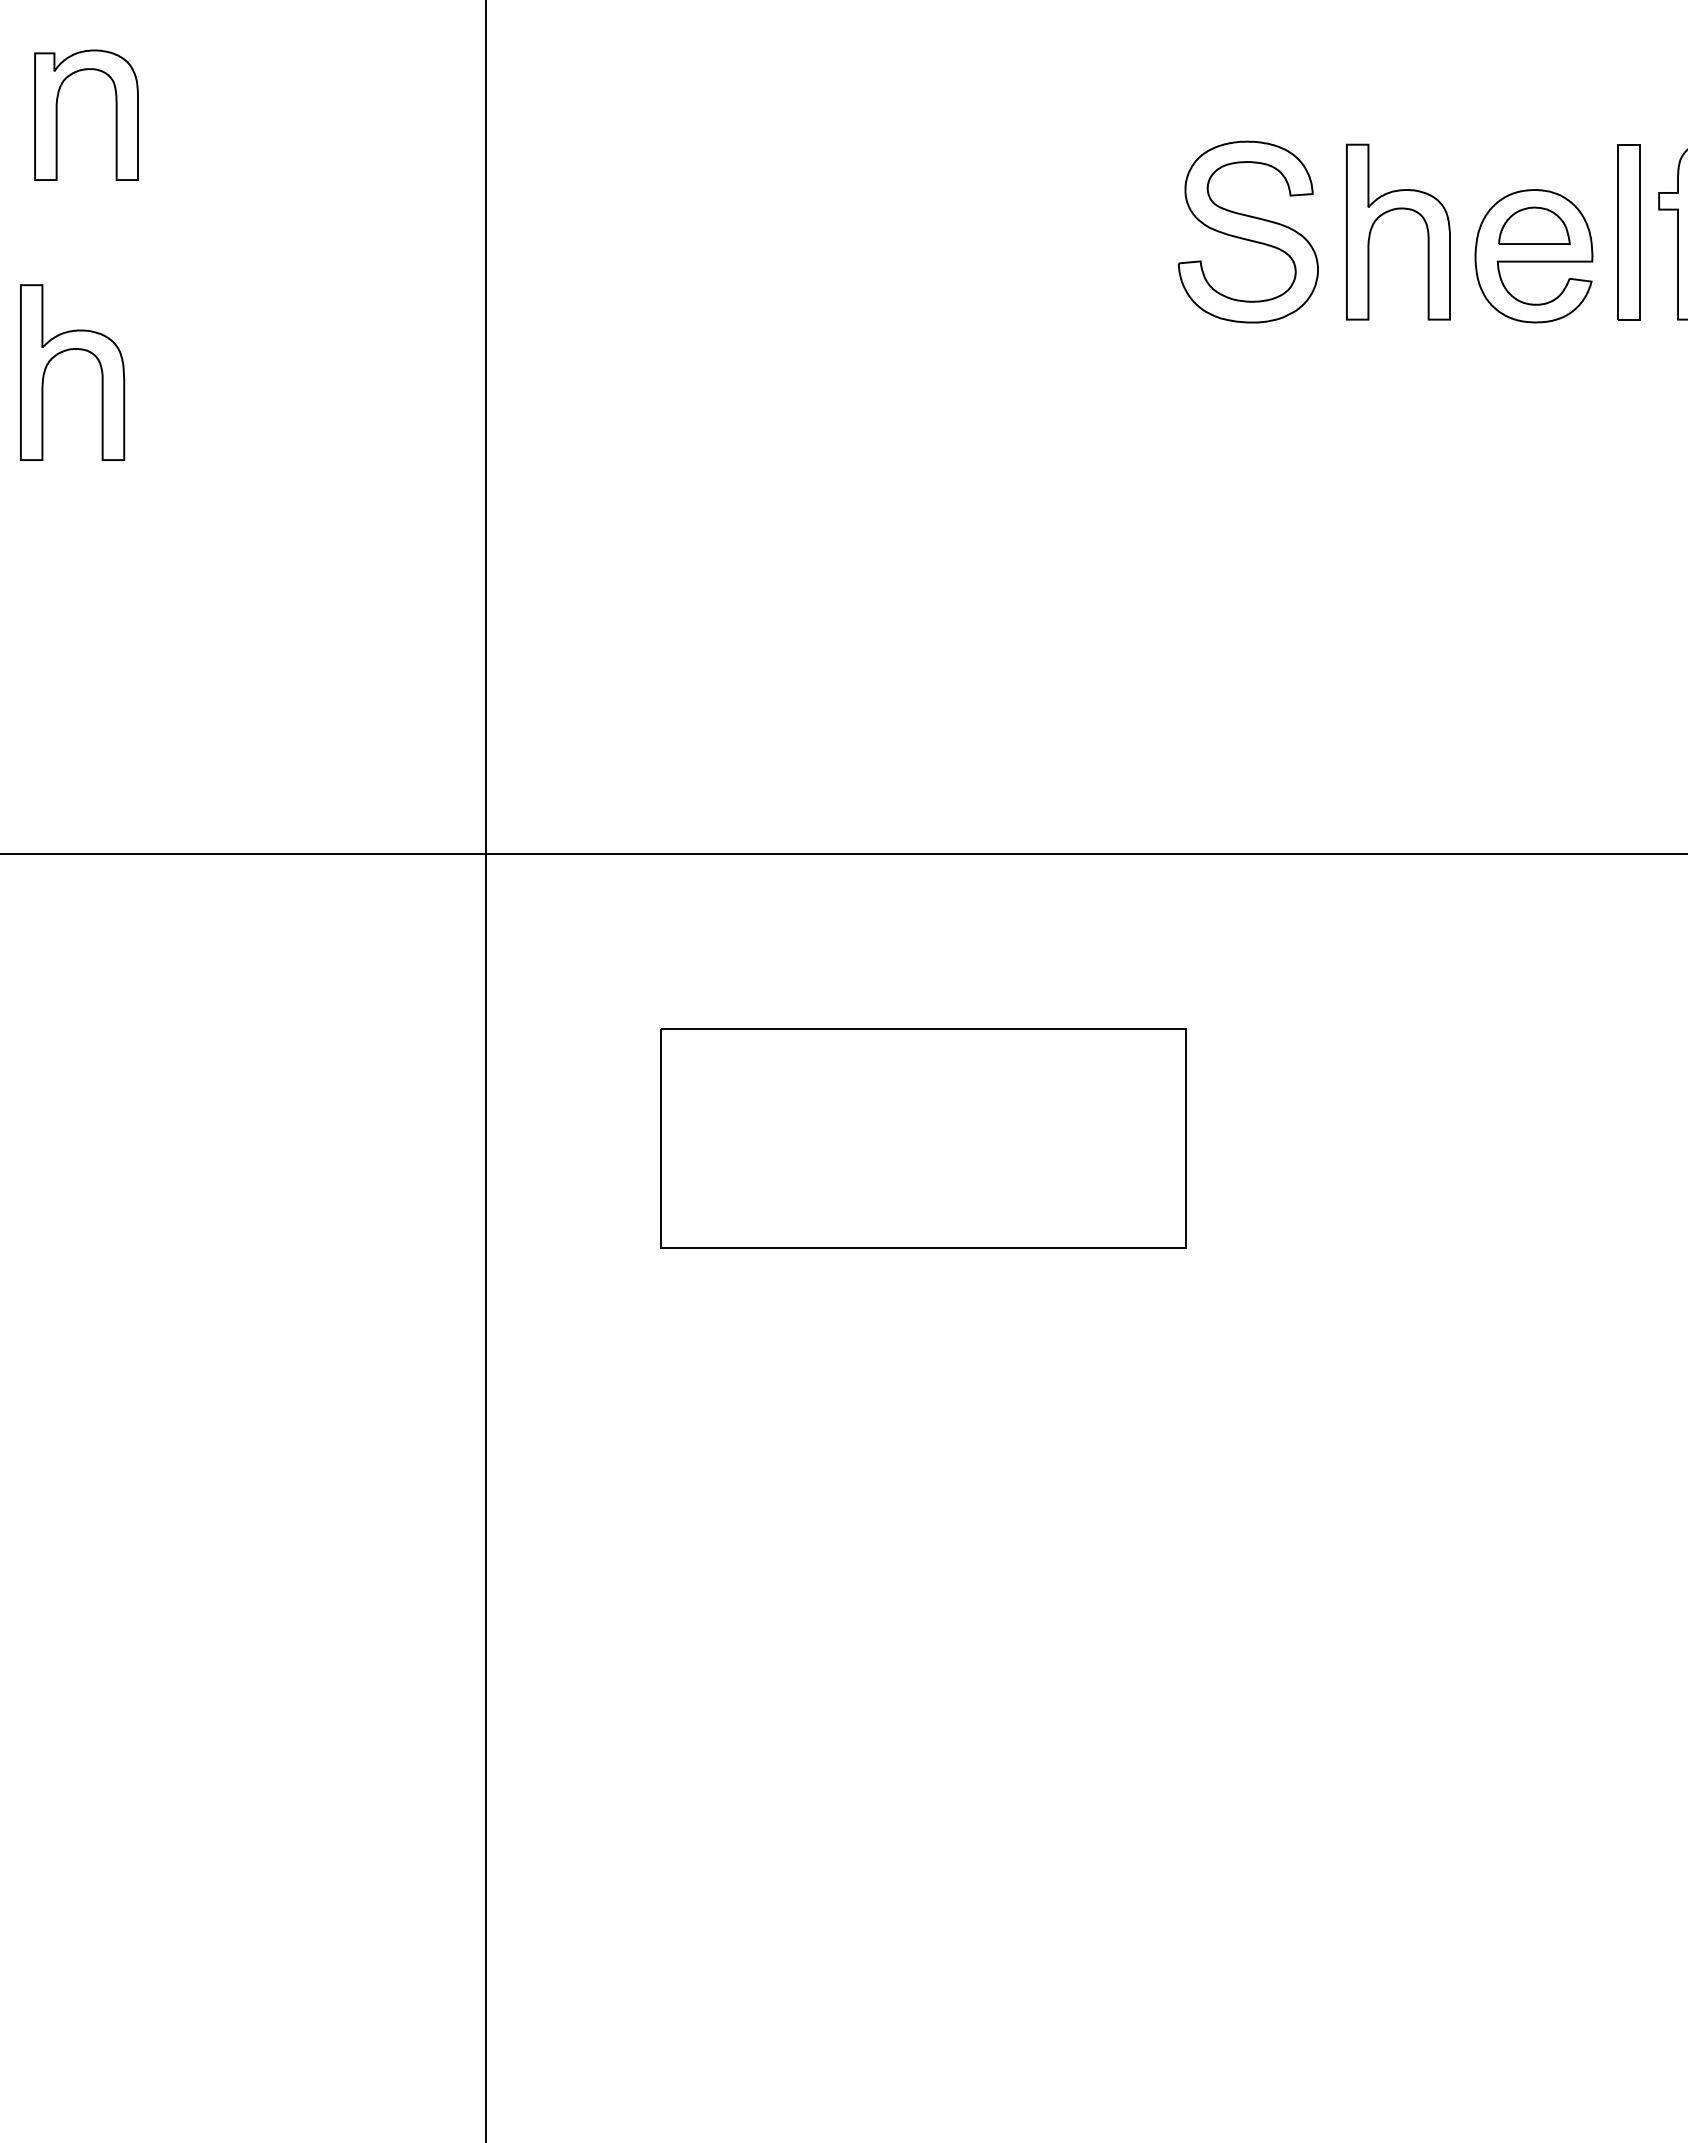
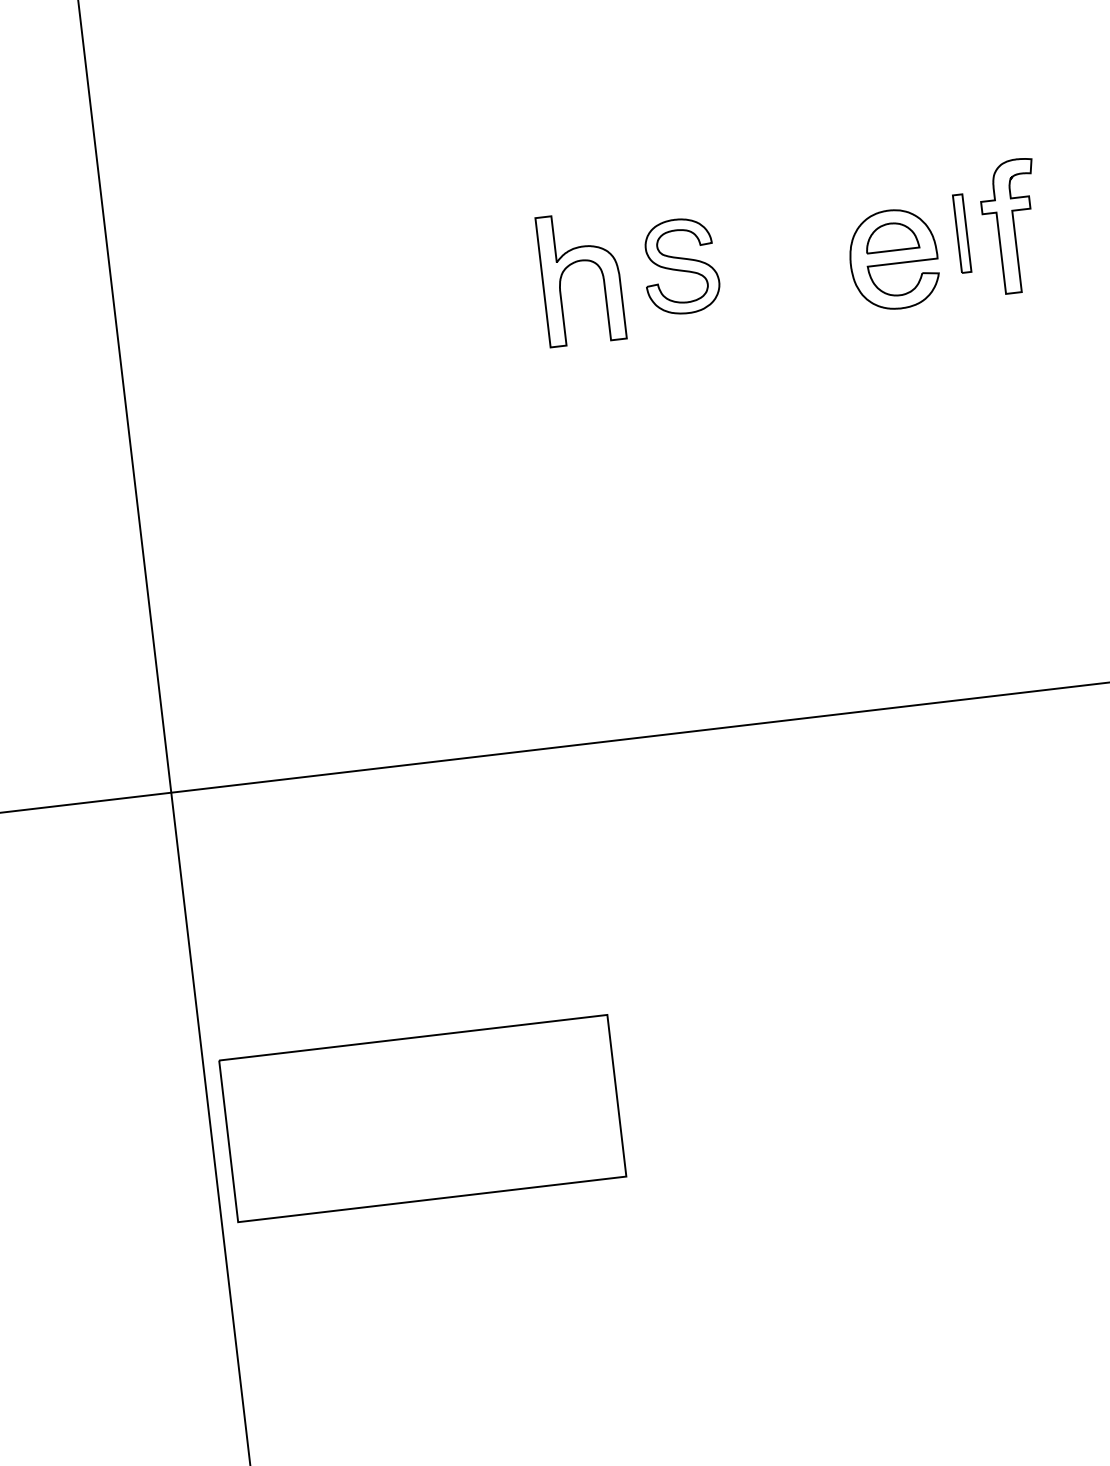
part: (1391, 211) -> (574, 263), moved
part: (1248, 231) -> (680, 266), size x0.7
part: (1628, 232) -> (961, 233), size x0.6
part: (923, 1138) -> (422, 1118), moved

